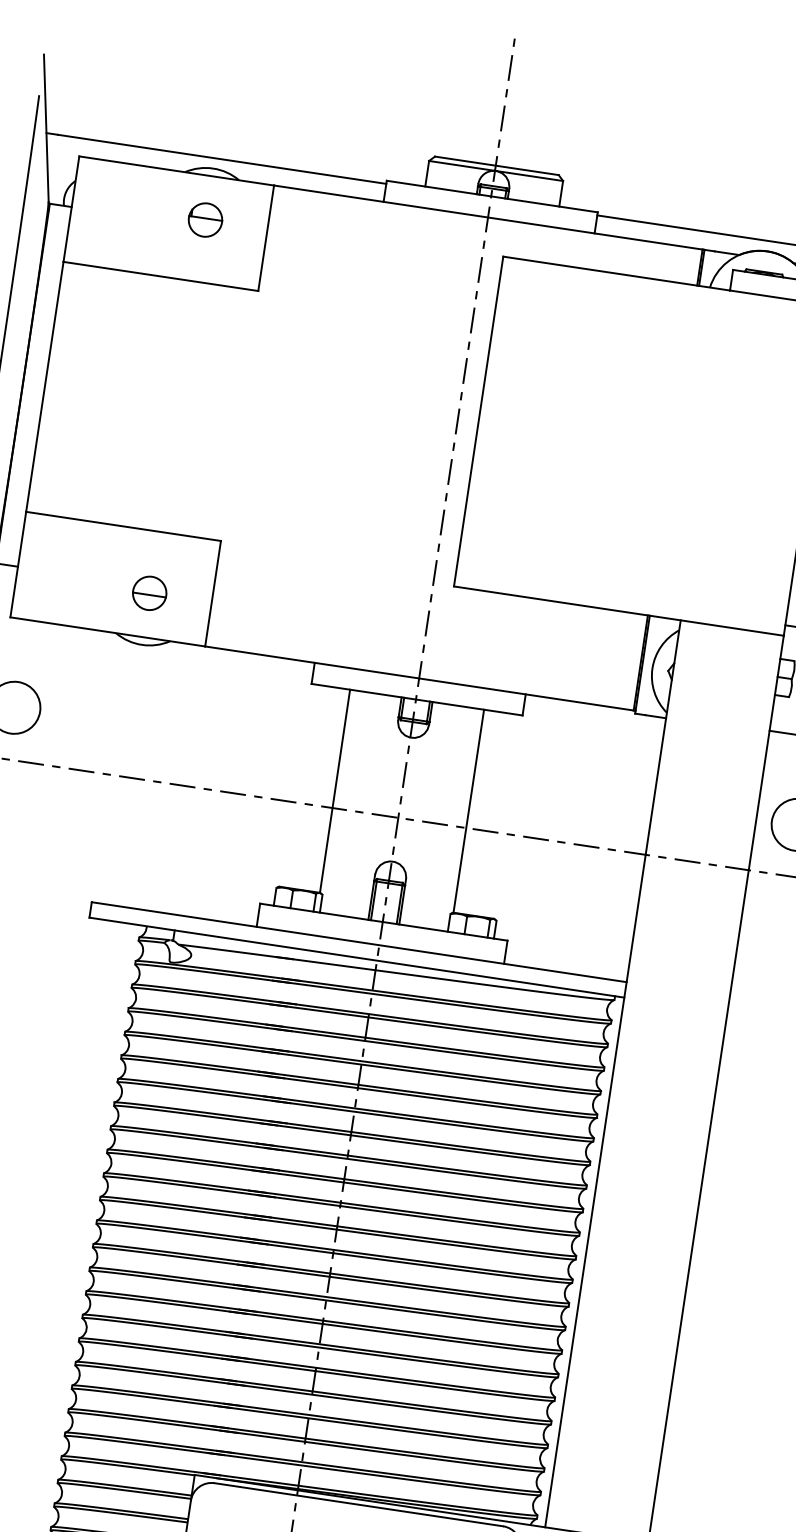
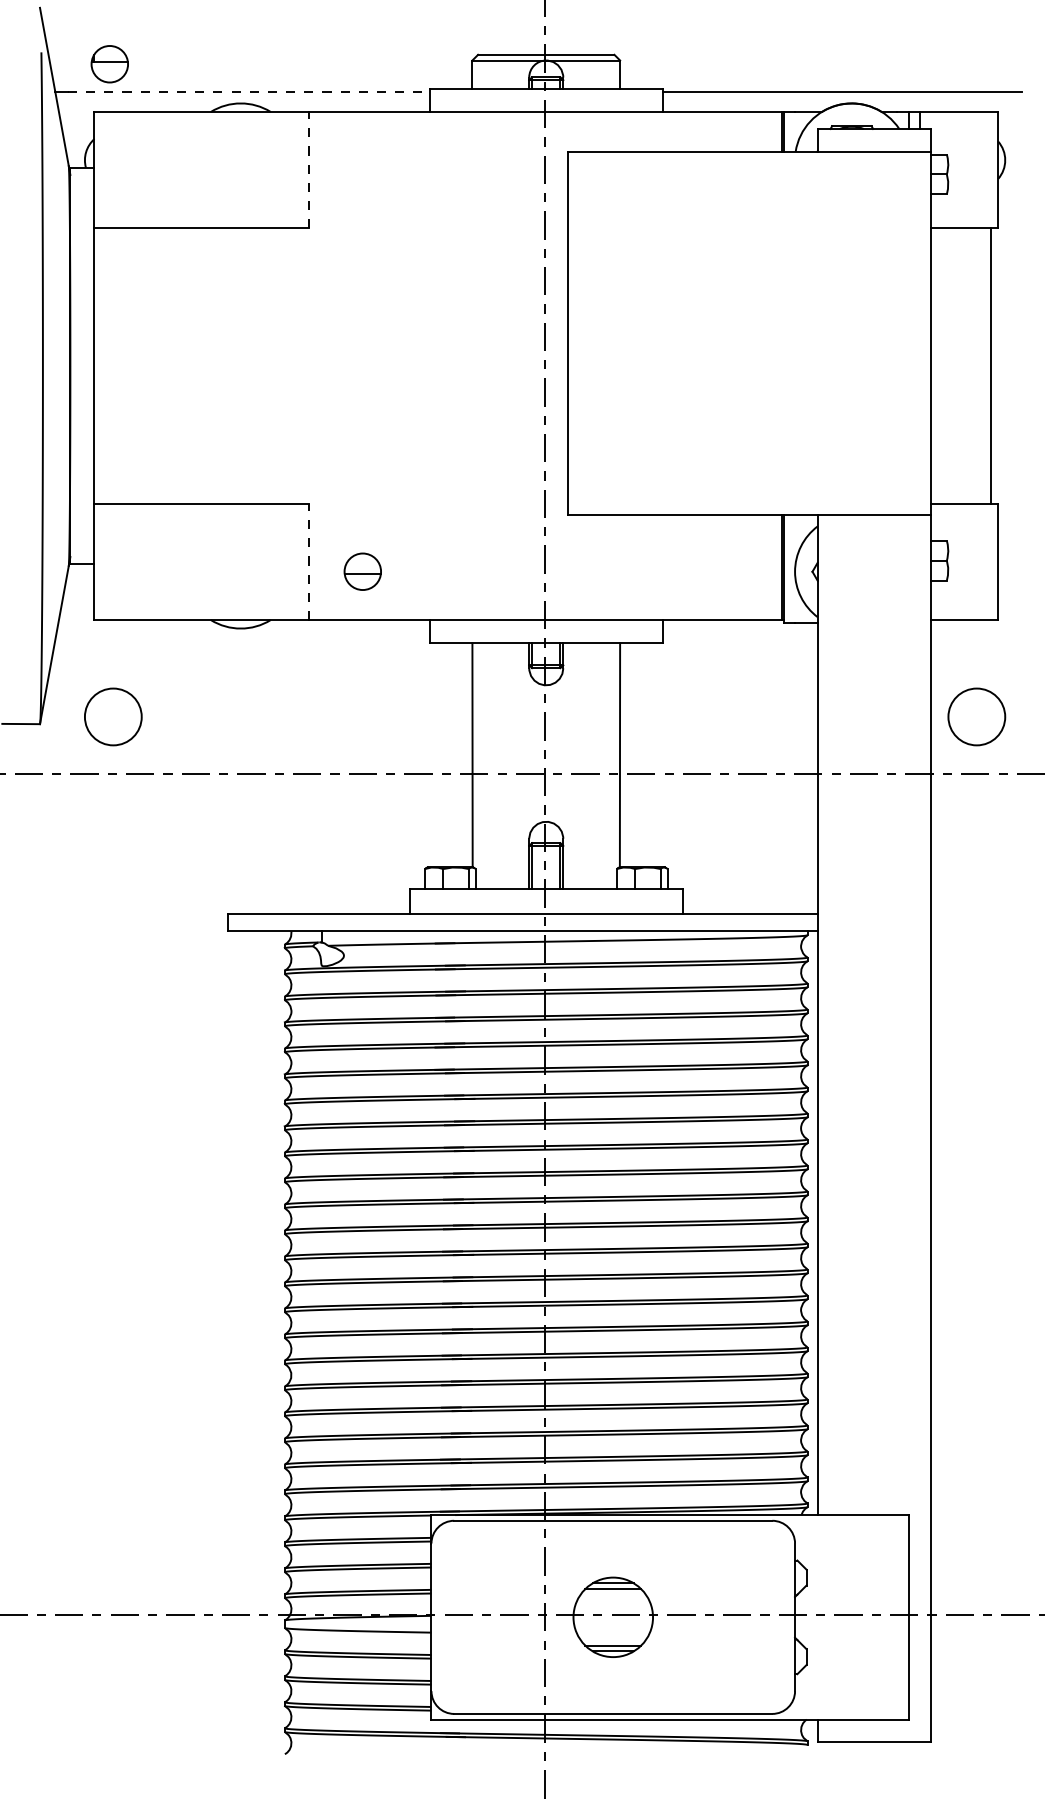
line: (222, 159) -> (249, 92), solid -> dashed
part: (205, 220) -> (109, 64), moved
line: (266, 237) -> (309, 169), solid -> dashed
part: (149, 593) -> (362, 571), moved
line: (213, 593) -> (309, 561), solid -> dashed

